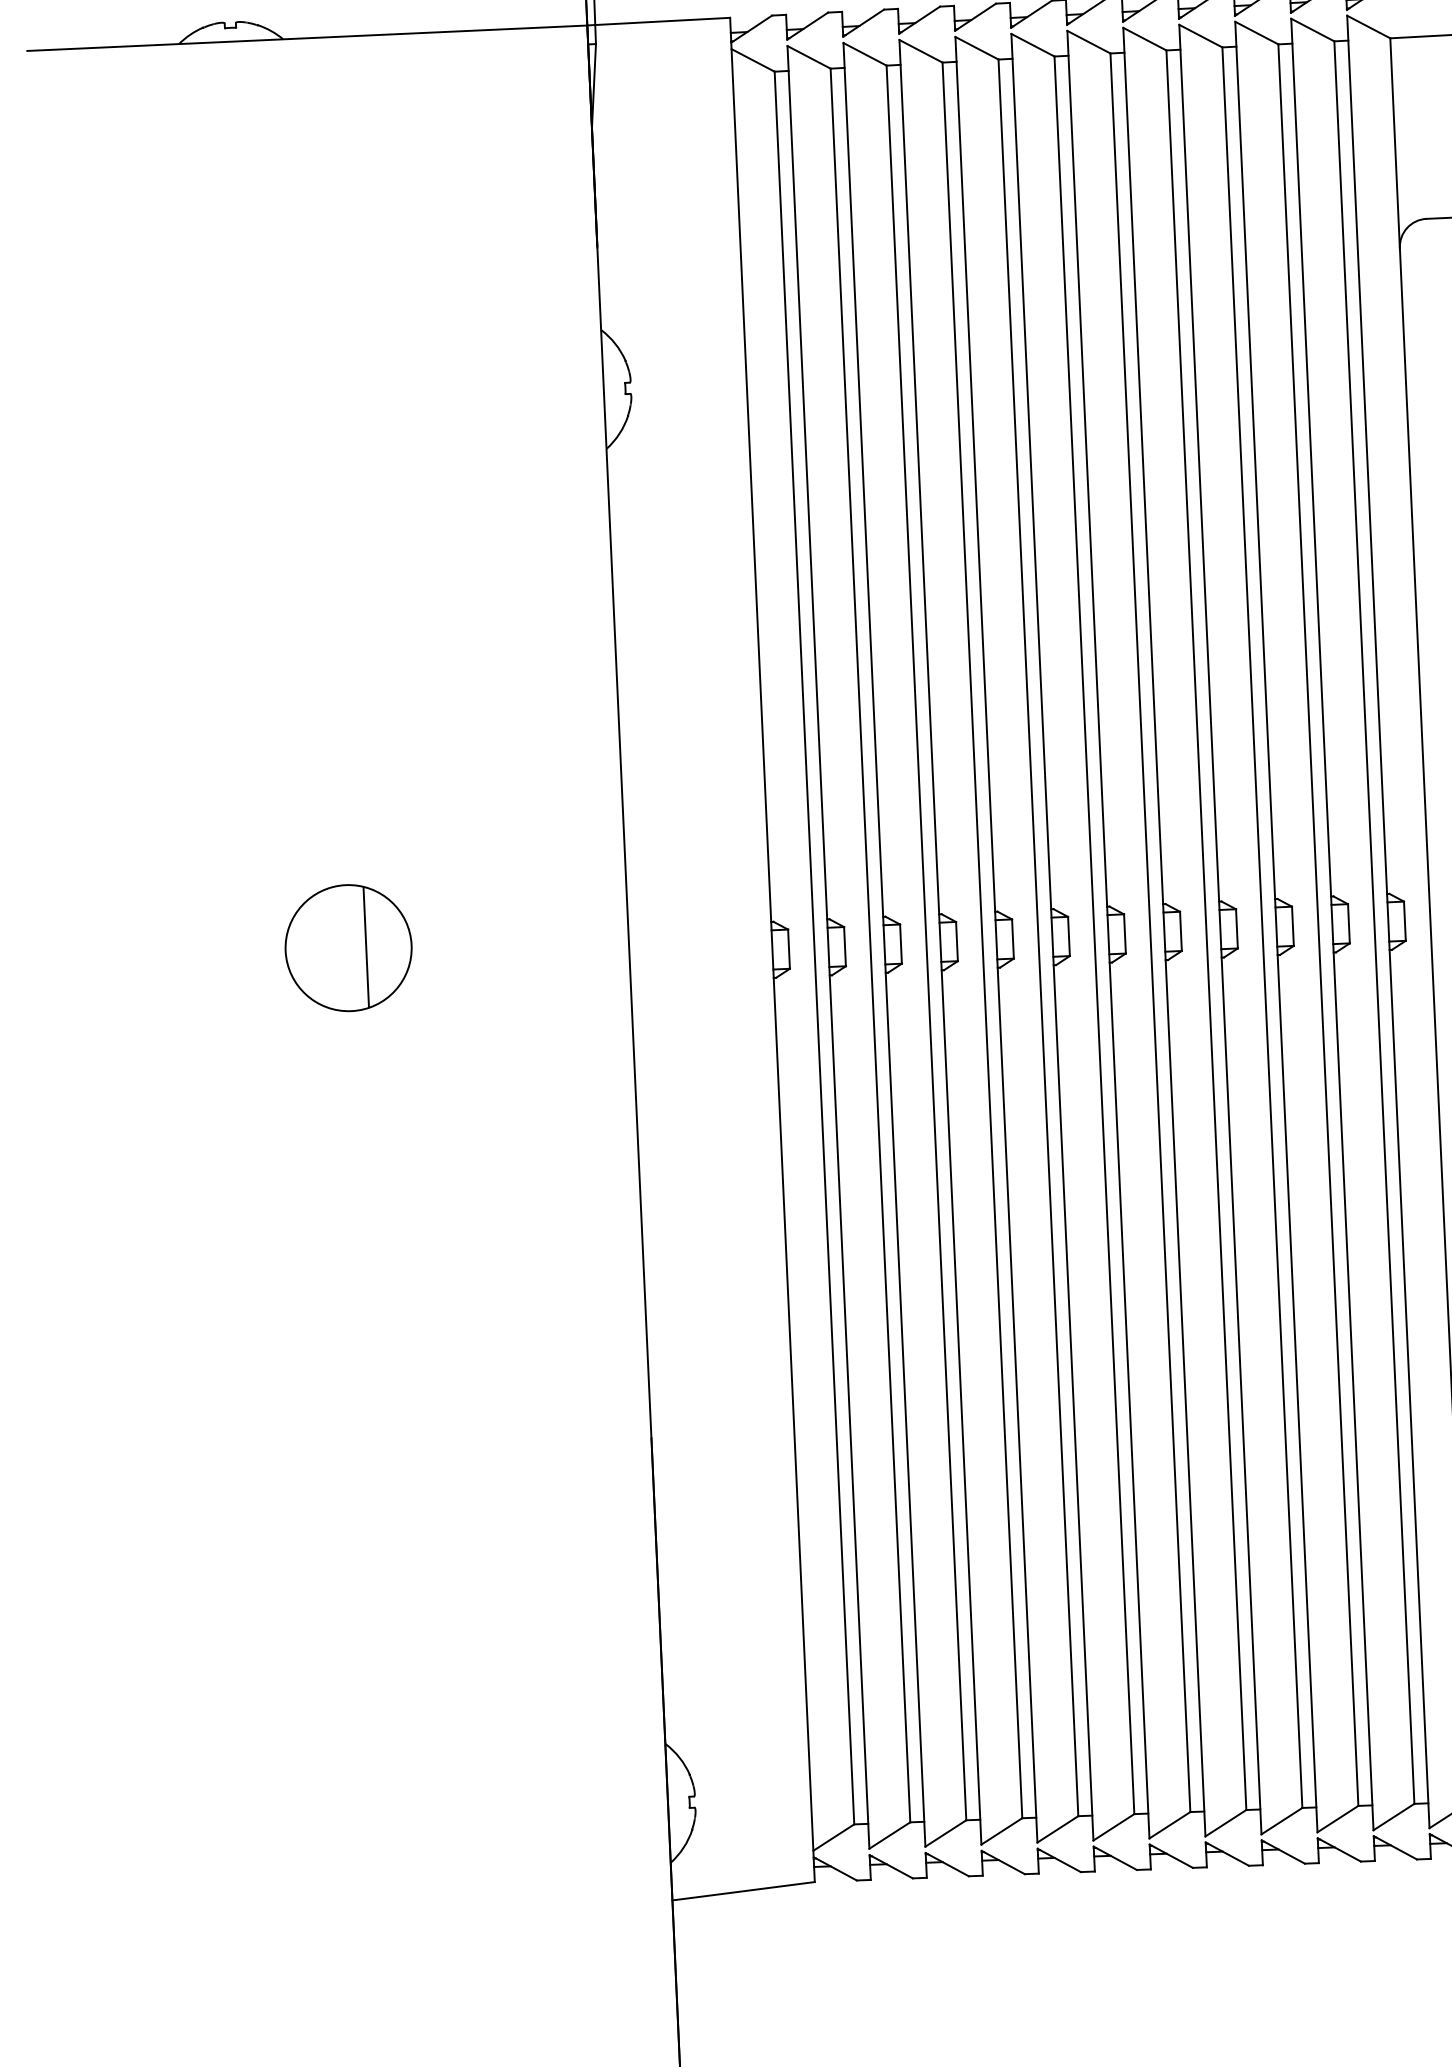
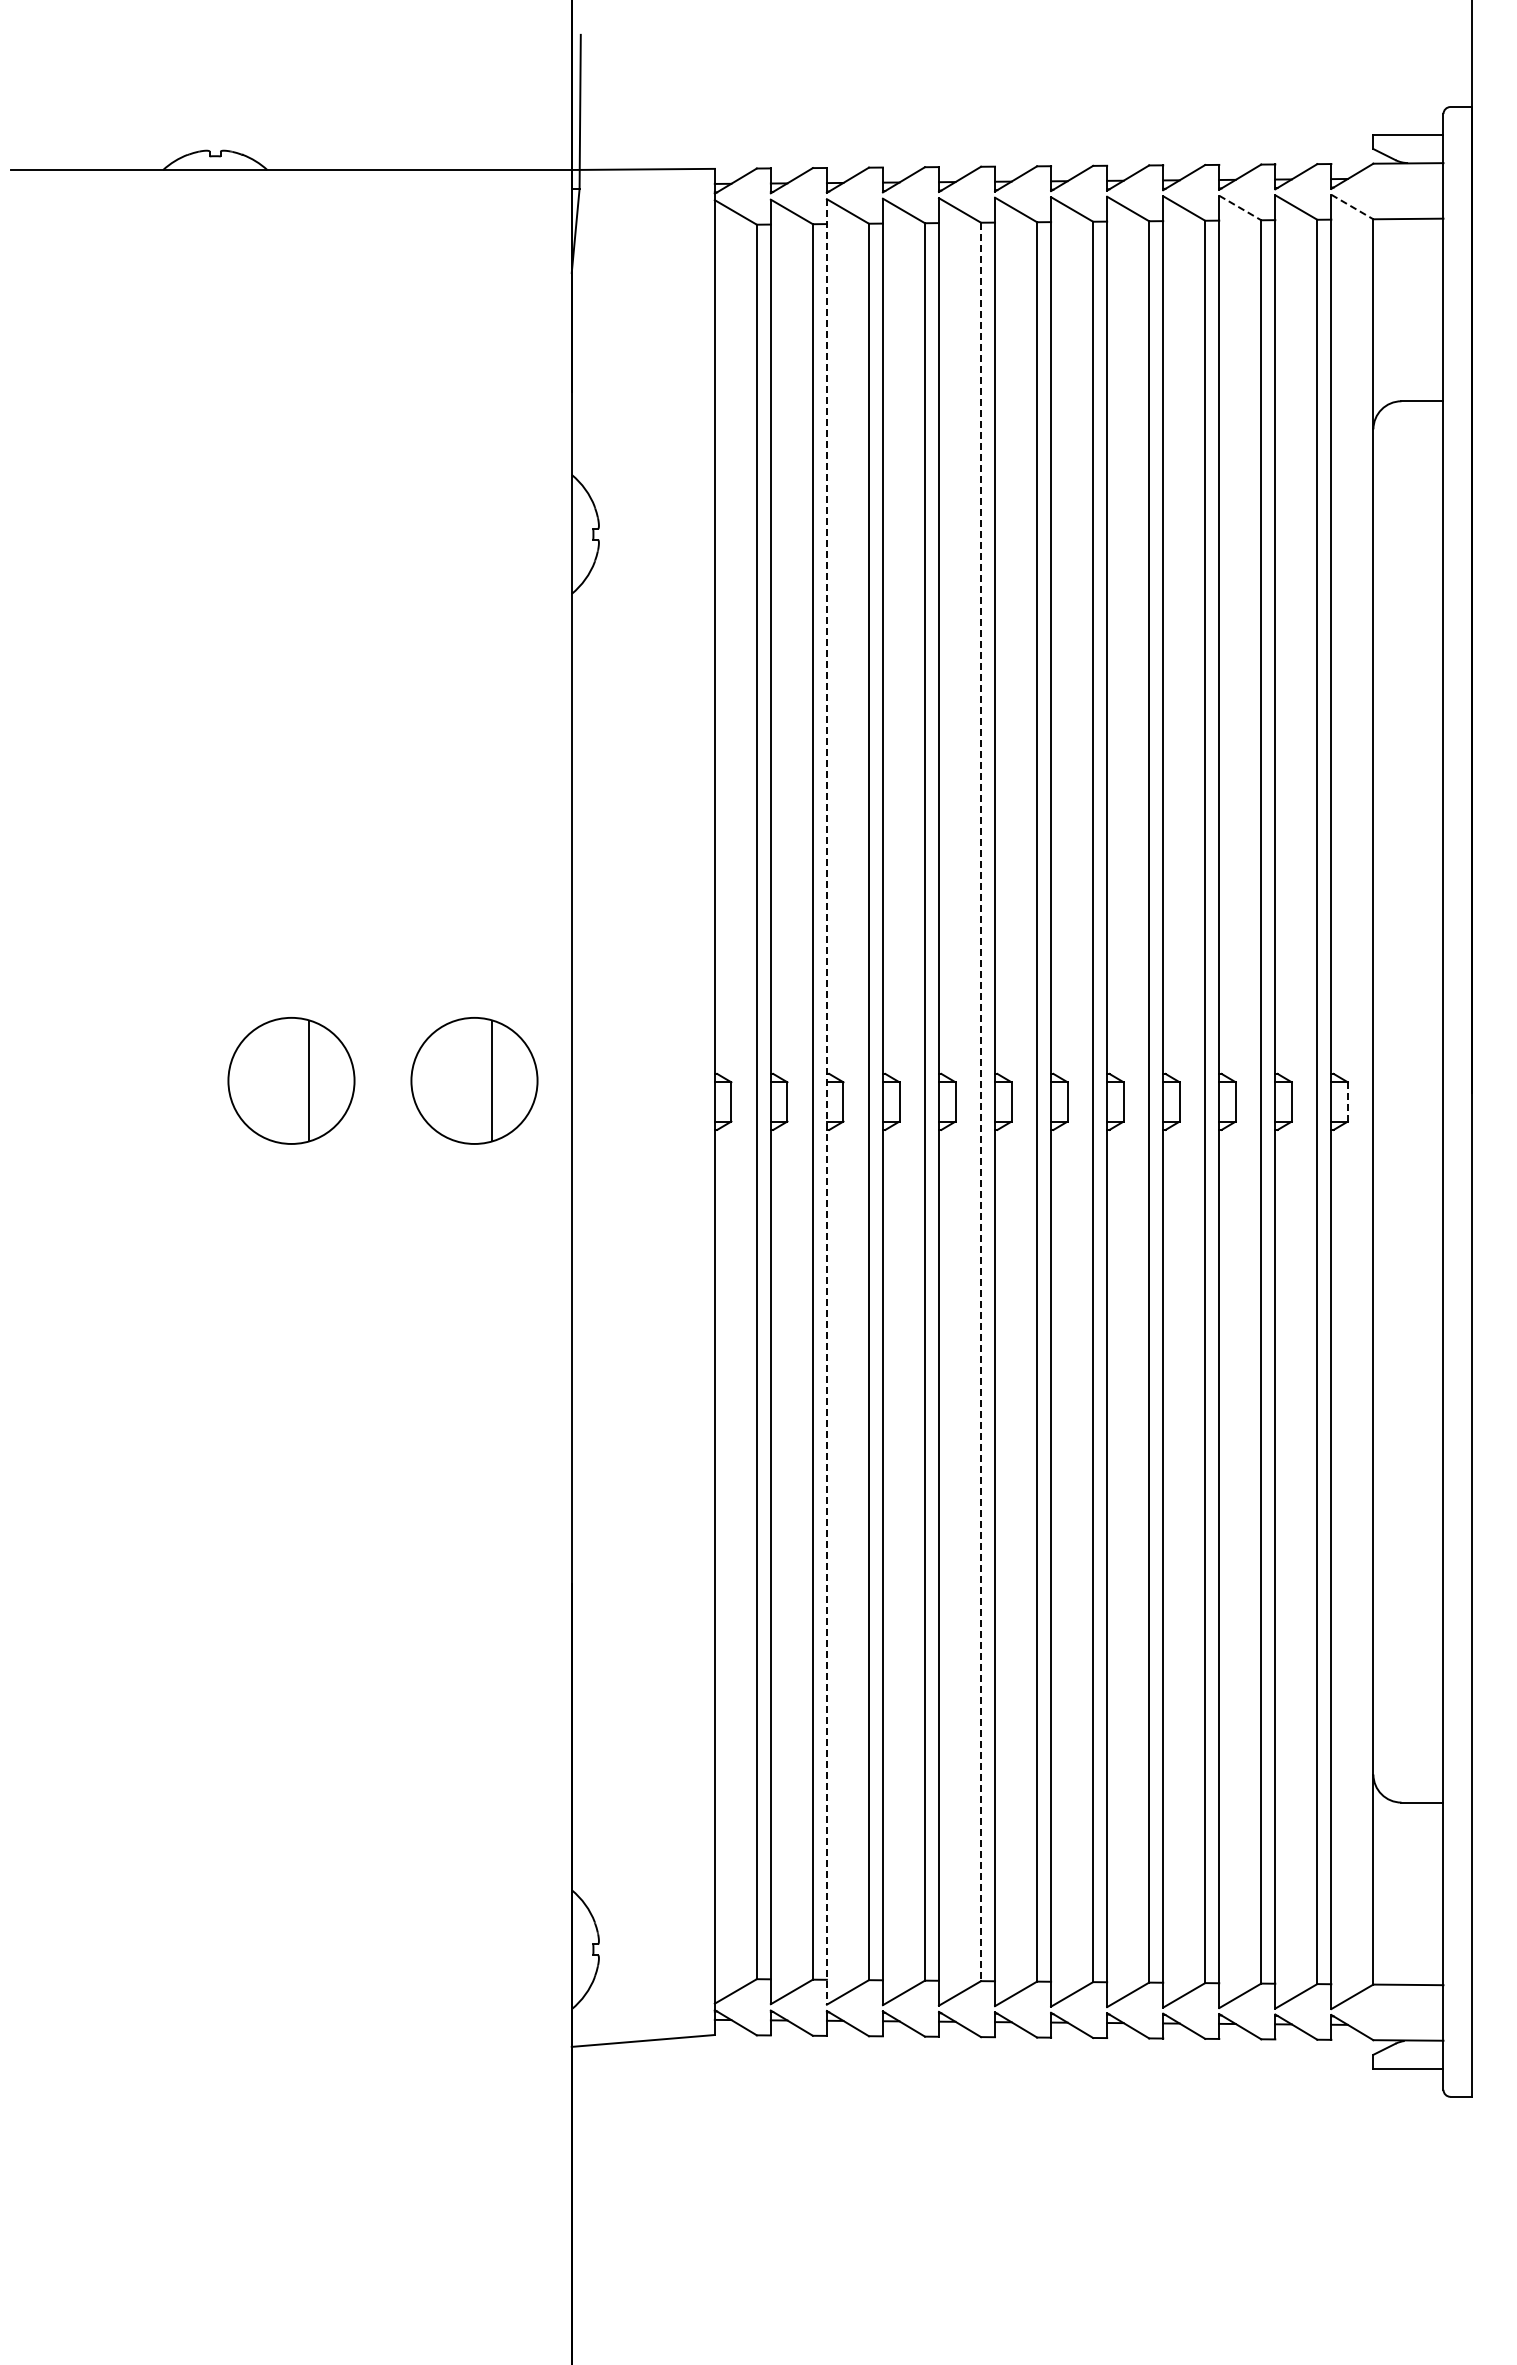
line: (1368, 27) -> (1352, 207), solid -> dashed
line: (1257, 33) -> (1240, 208), solid -> dashed
line: (1404, 920) -> (1347, 1101), solid -> dashed
line: (1038, 938) -> (981, 1102), solid -> dashed
part: (531, 939) -> (474, 1080), added
line: (884, 944) -> (826, 1101), solid -> dashed

